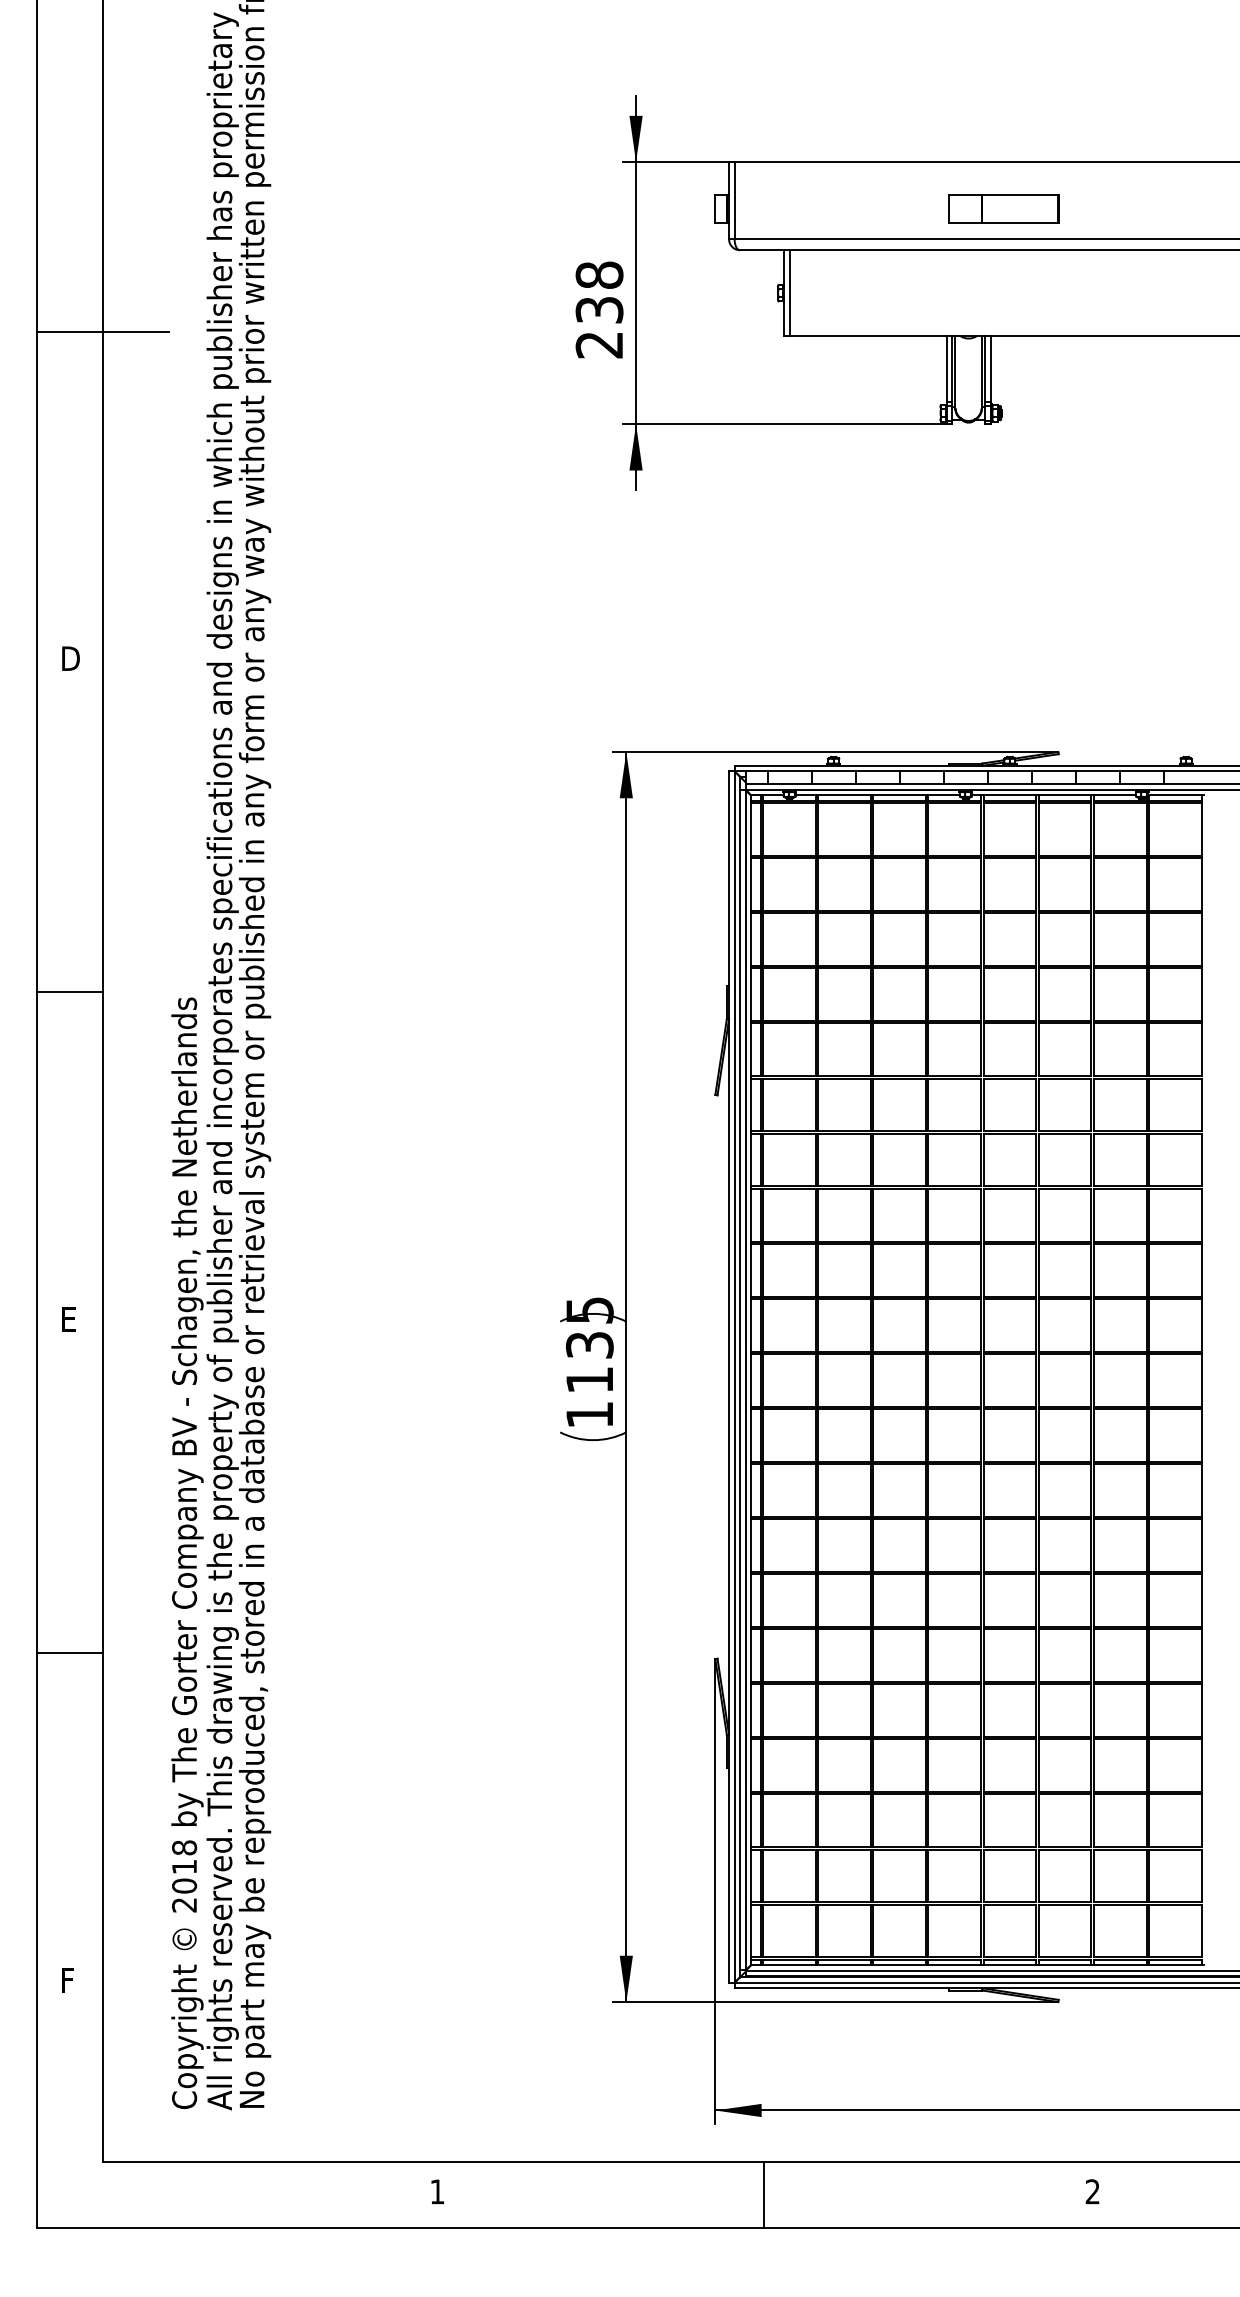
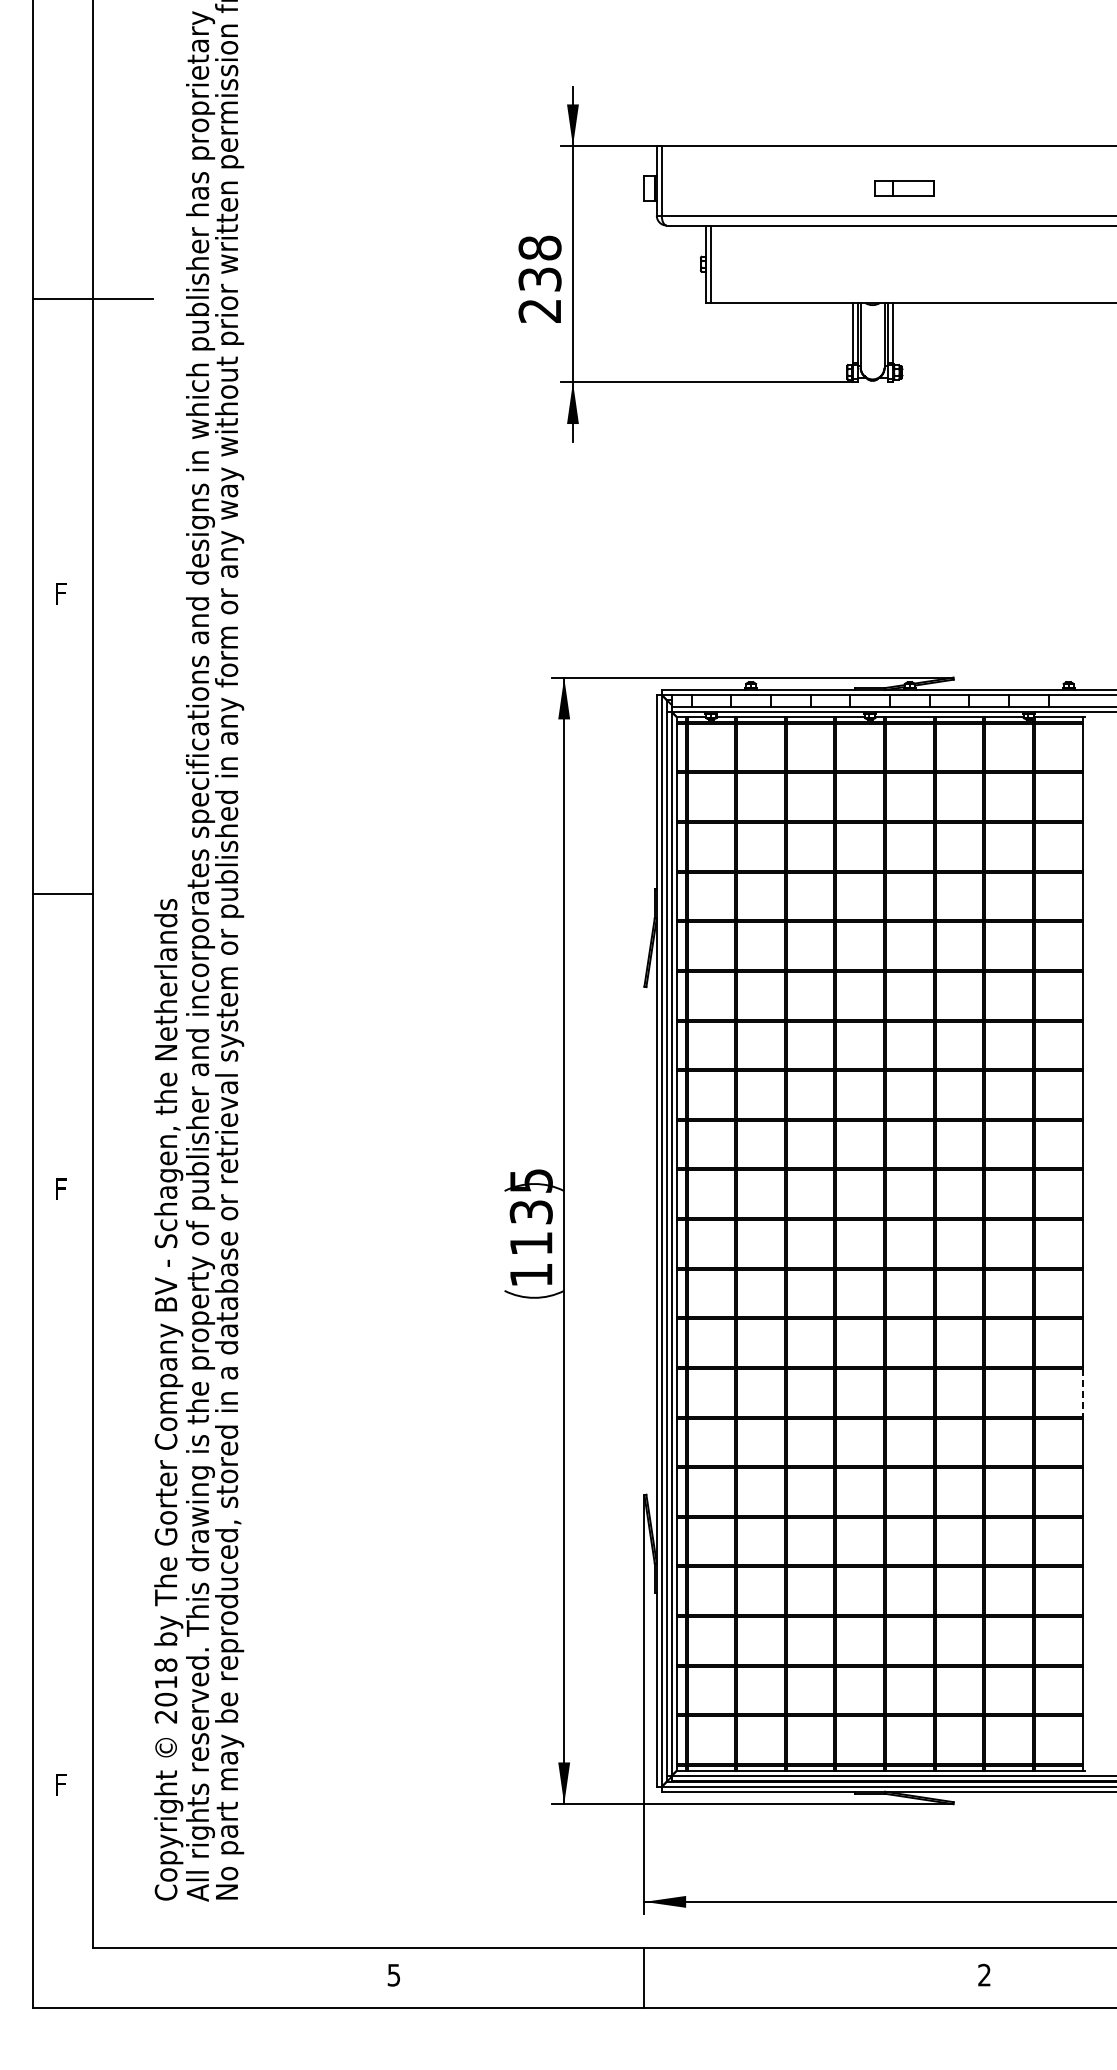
part: (1003, 209) -> (904, 188), size x0.6
text: (70, 658) -> (63, 593), D -> F
text: (69, 1318) -> (62, 1188), E -> F
line: (1201, 1545) -> (1082, 1392), solid -> dashed
line: (69, 1652) -> (62, 1489), removed
text: (436, 2192) -> (393, 1975), 1 -> 5
line: (764, 2194) -> (644, 1977), moved

